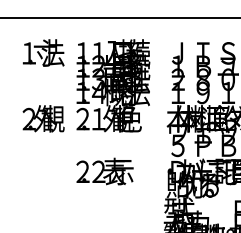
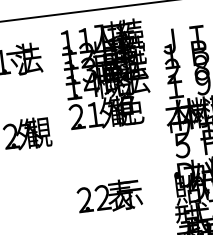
text: (113, 85) -> (106, 74), moved
text: (104, 171) -> (109, 196), moved

